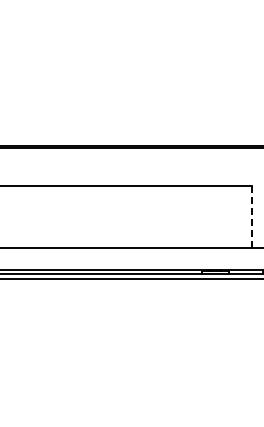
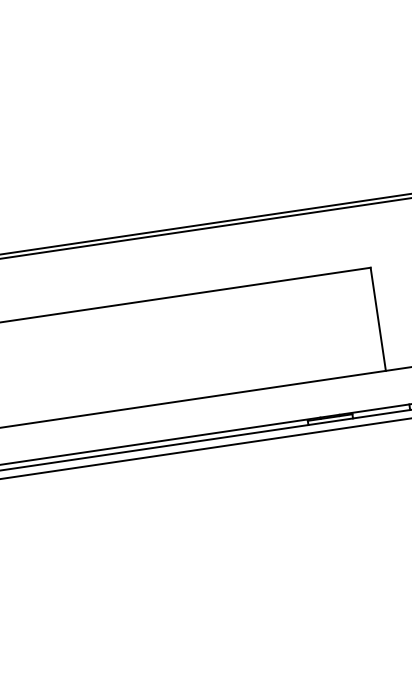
line: (252, 216) -> (378, 318), dashed -> solid

